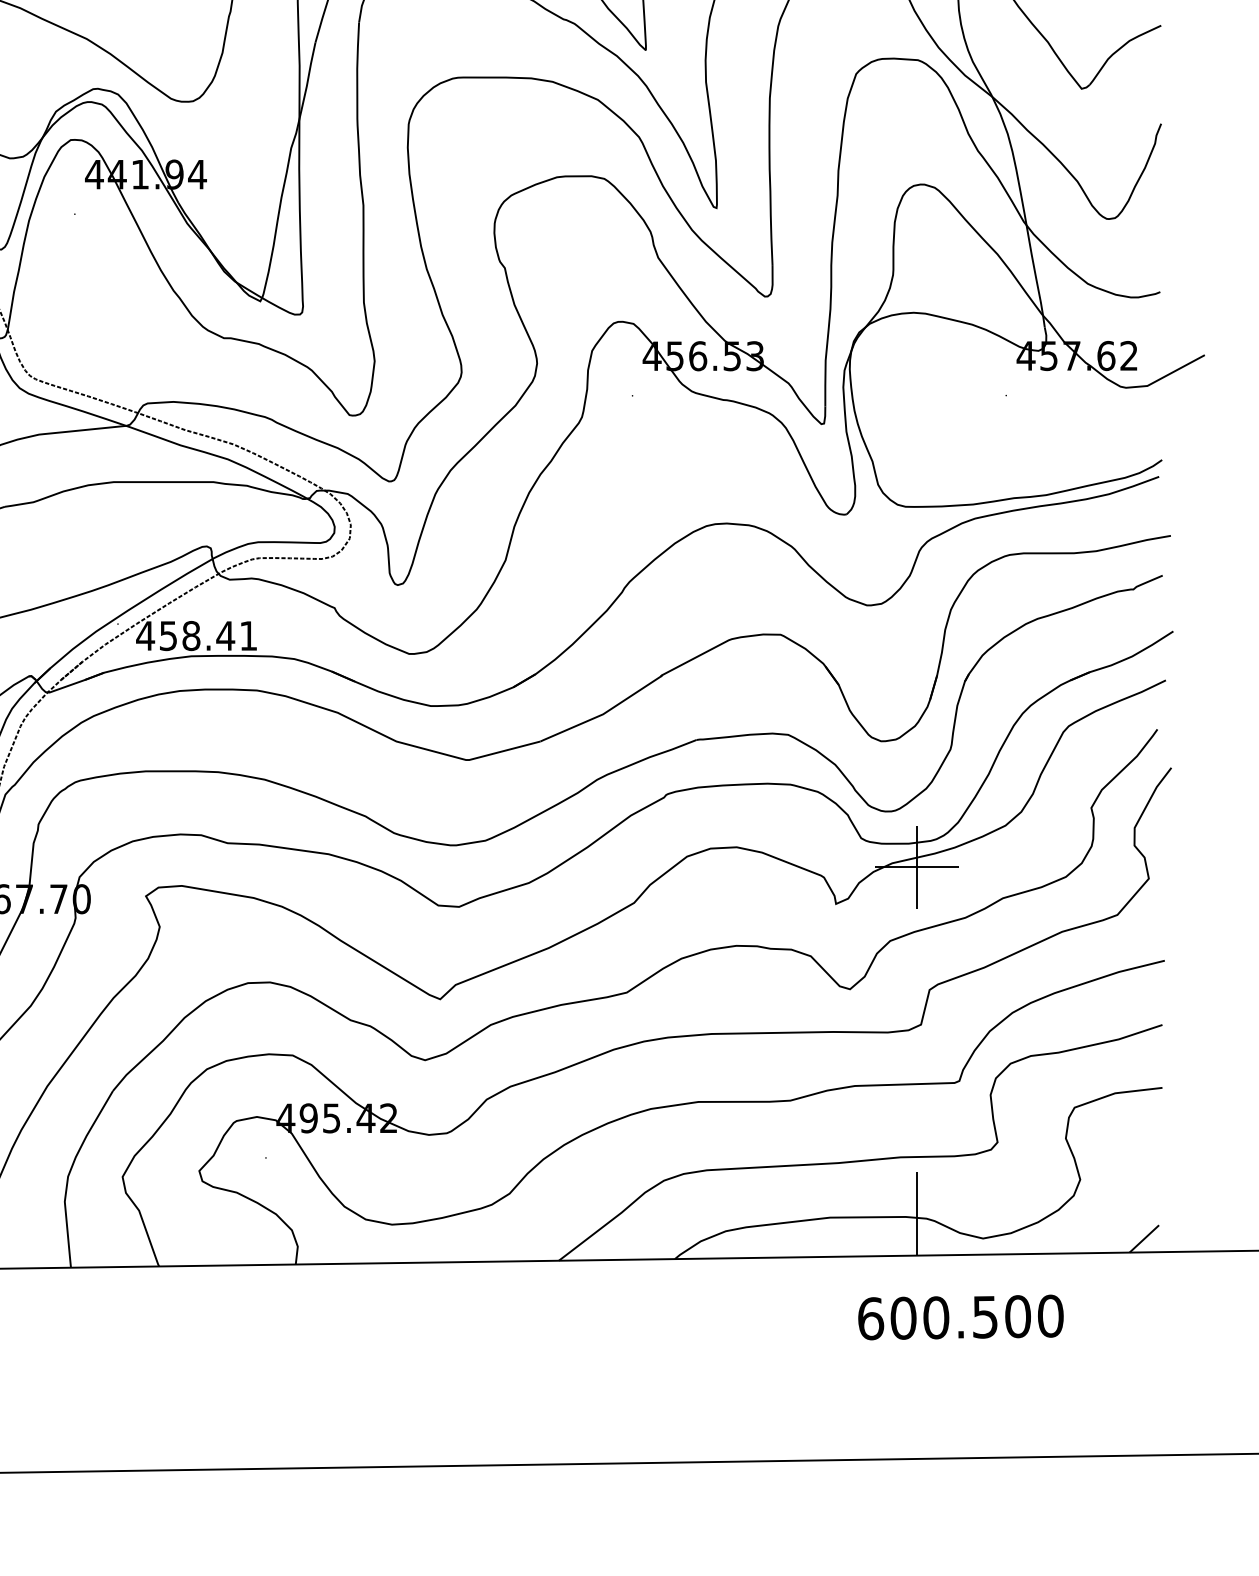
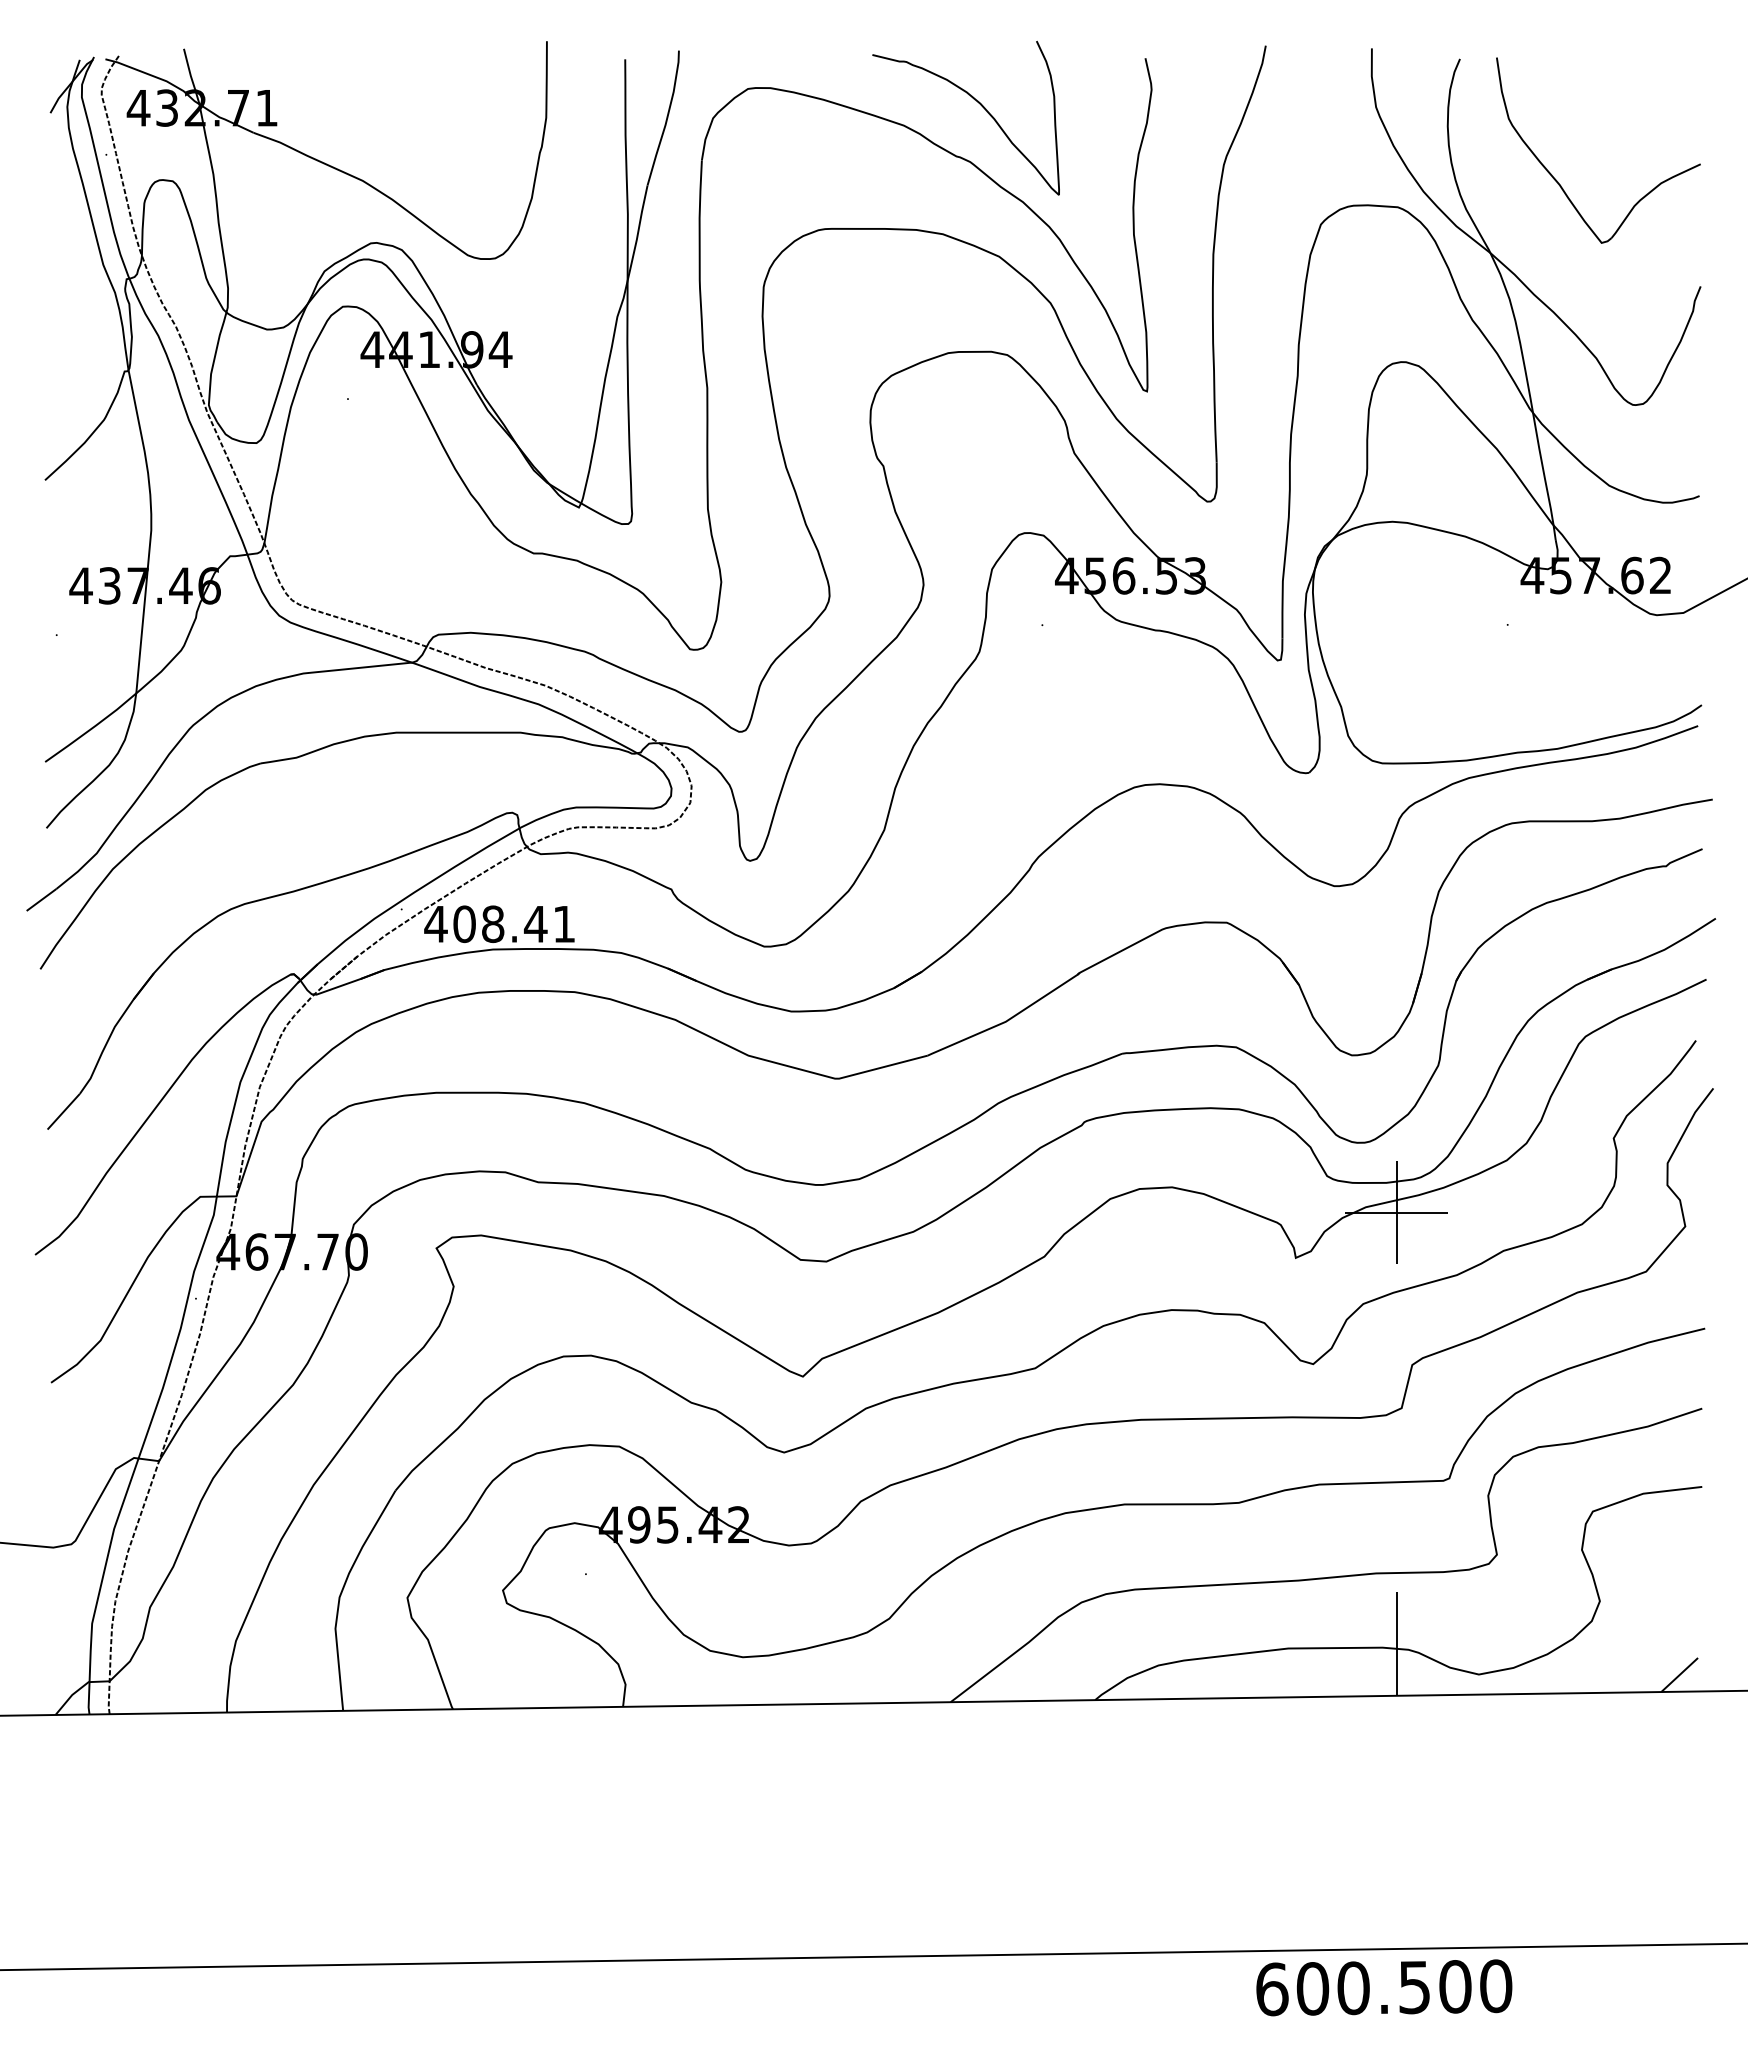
text: (168, 636) -> (464, 924), 458.41 -> 408.41
text: (961, 1317) -> (1384, 1987), moved

